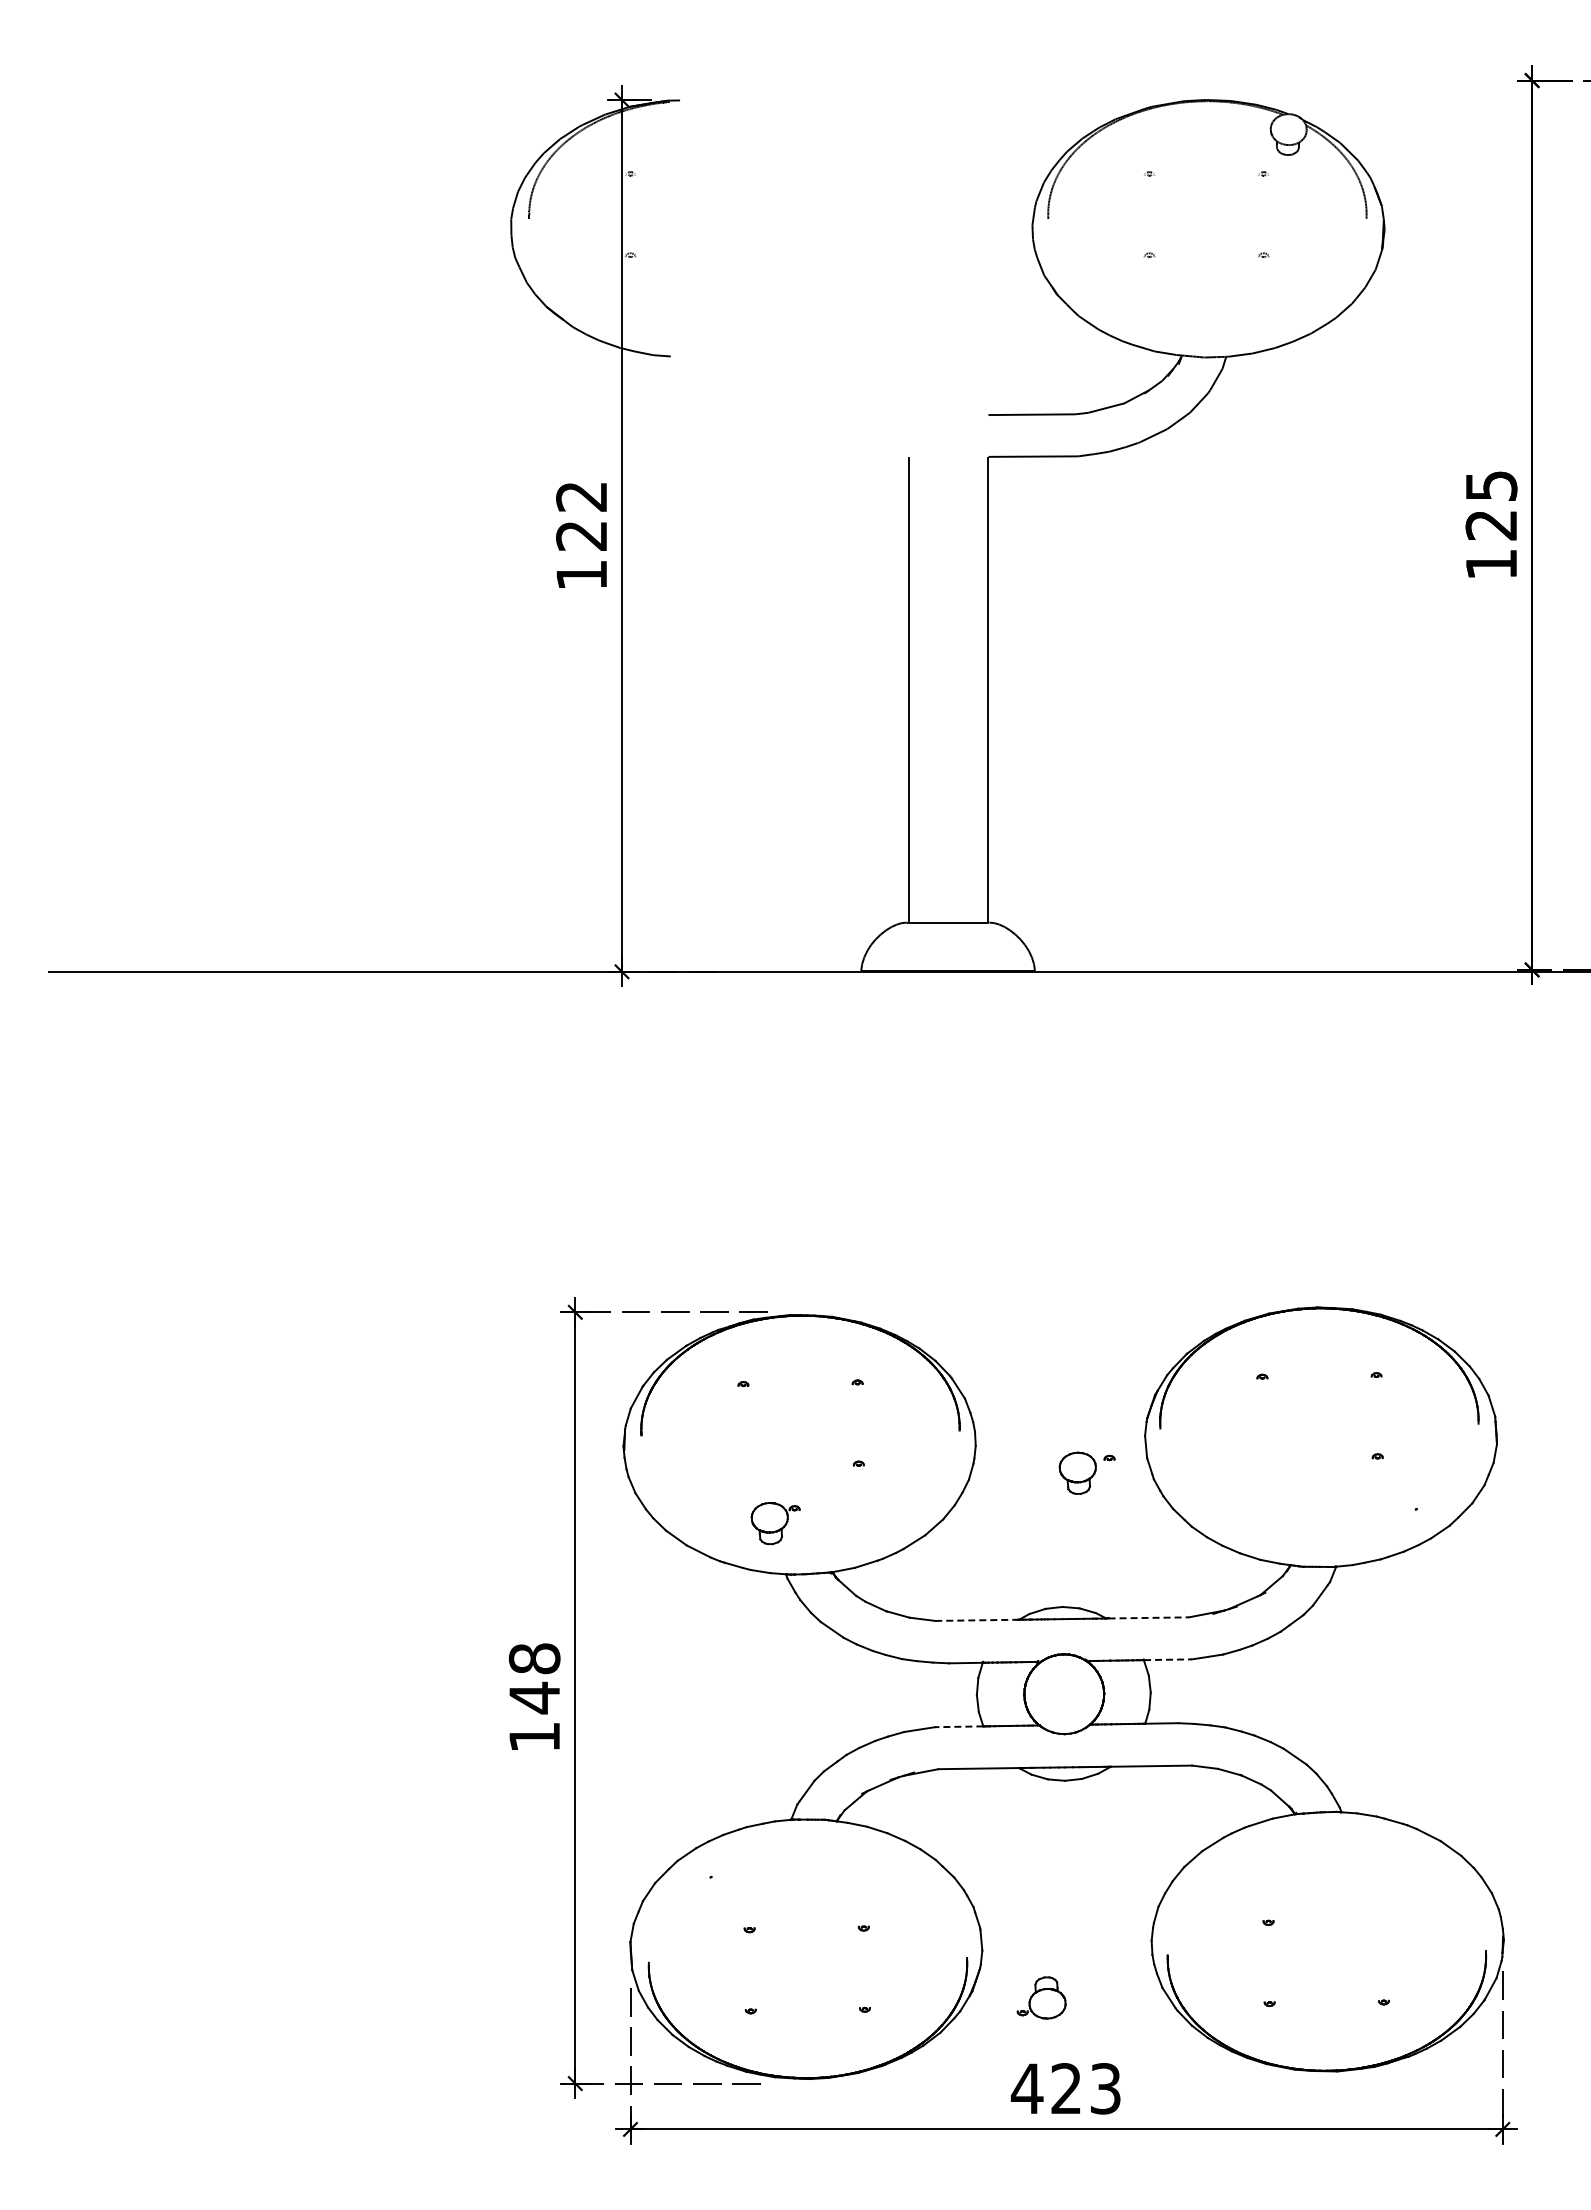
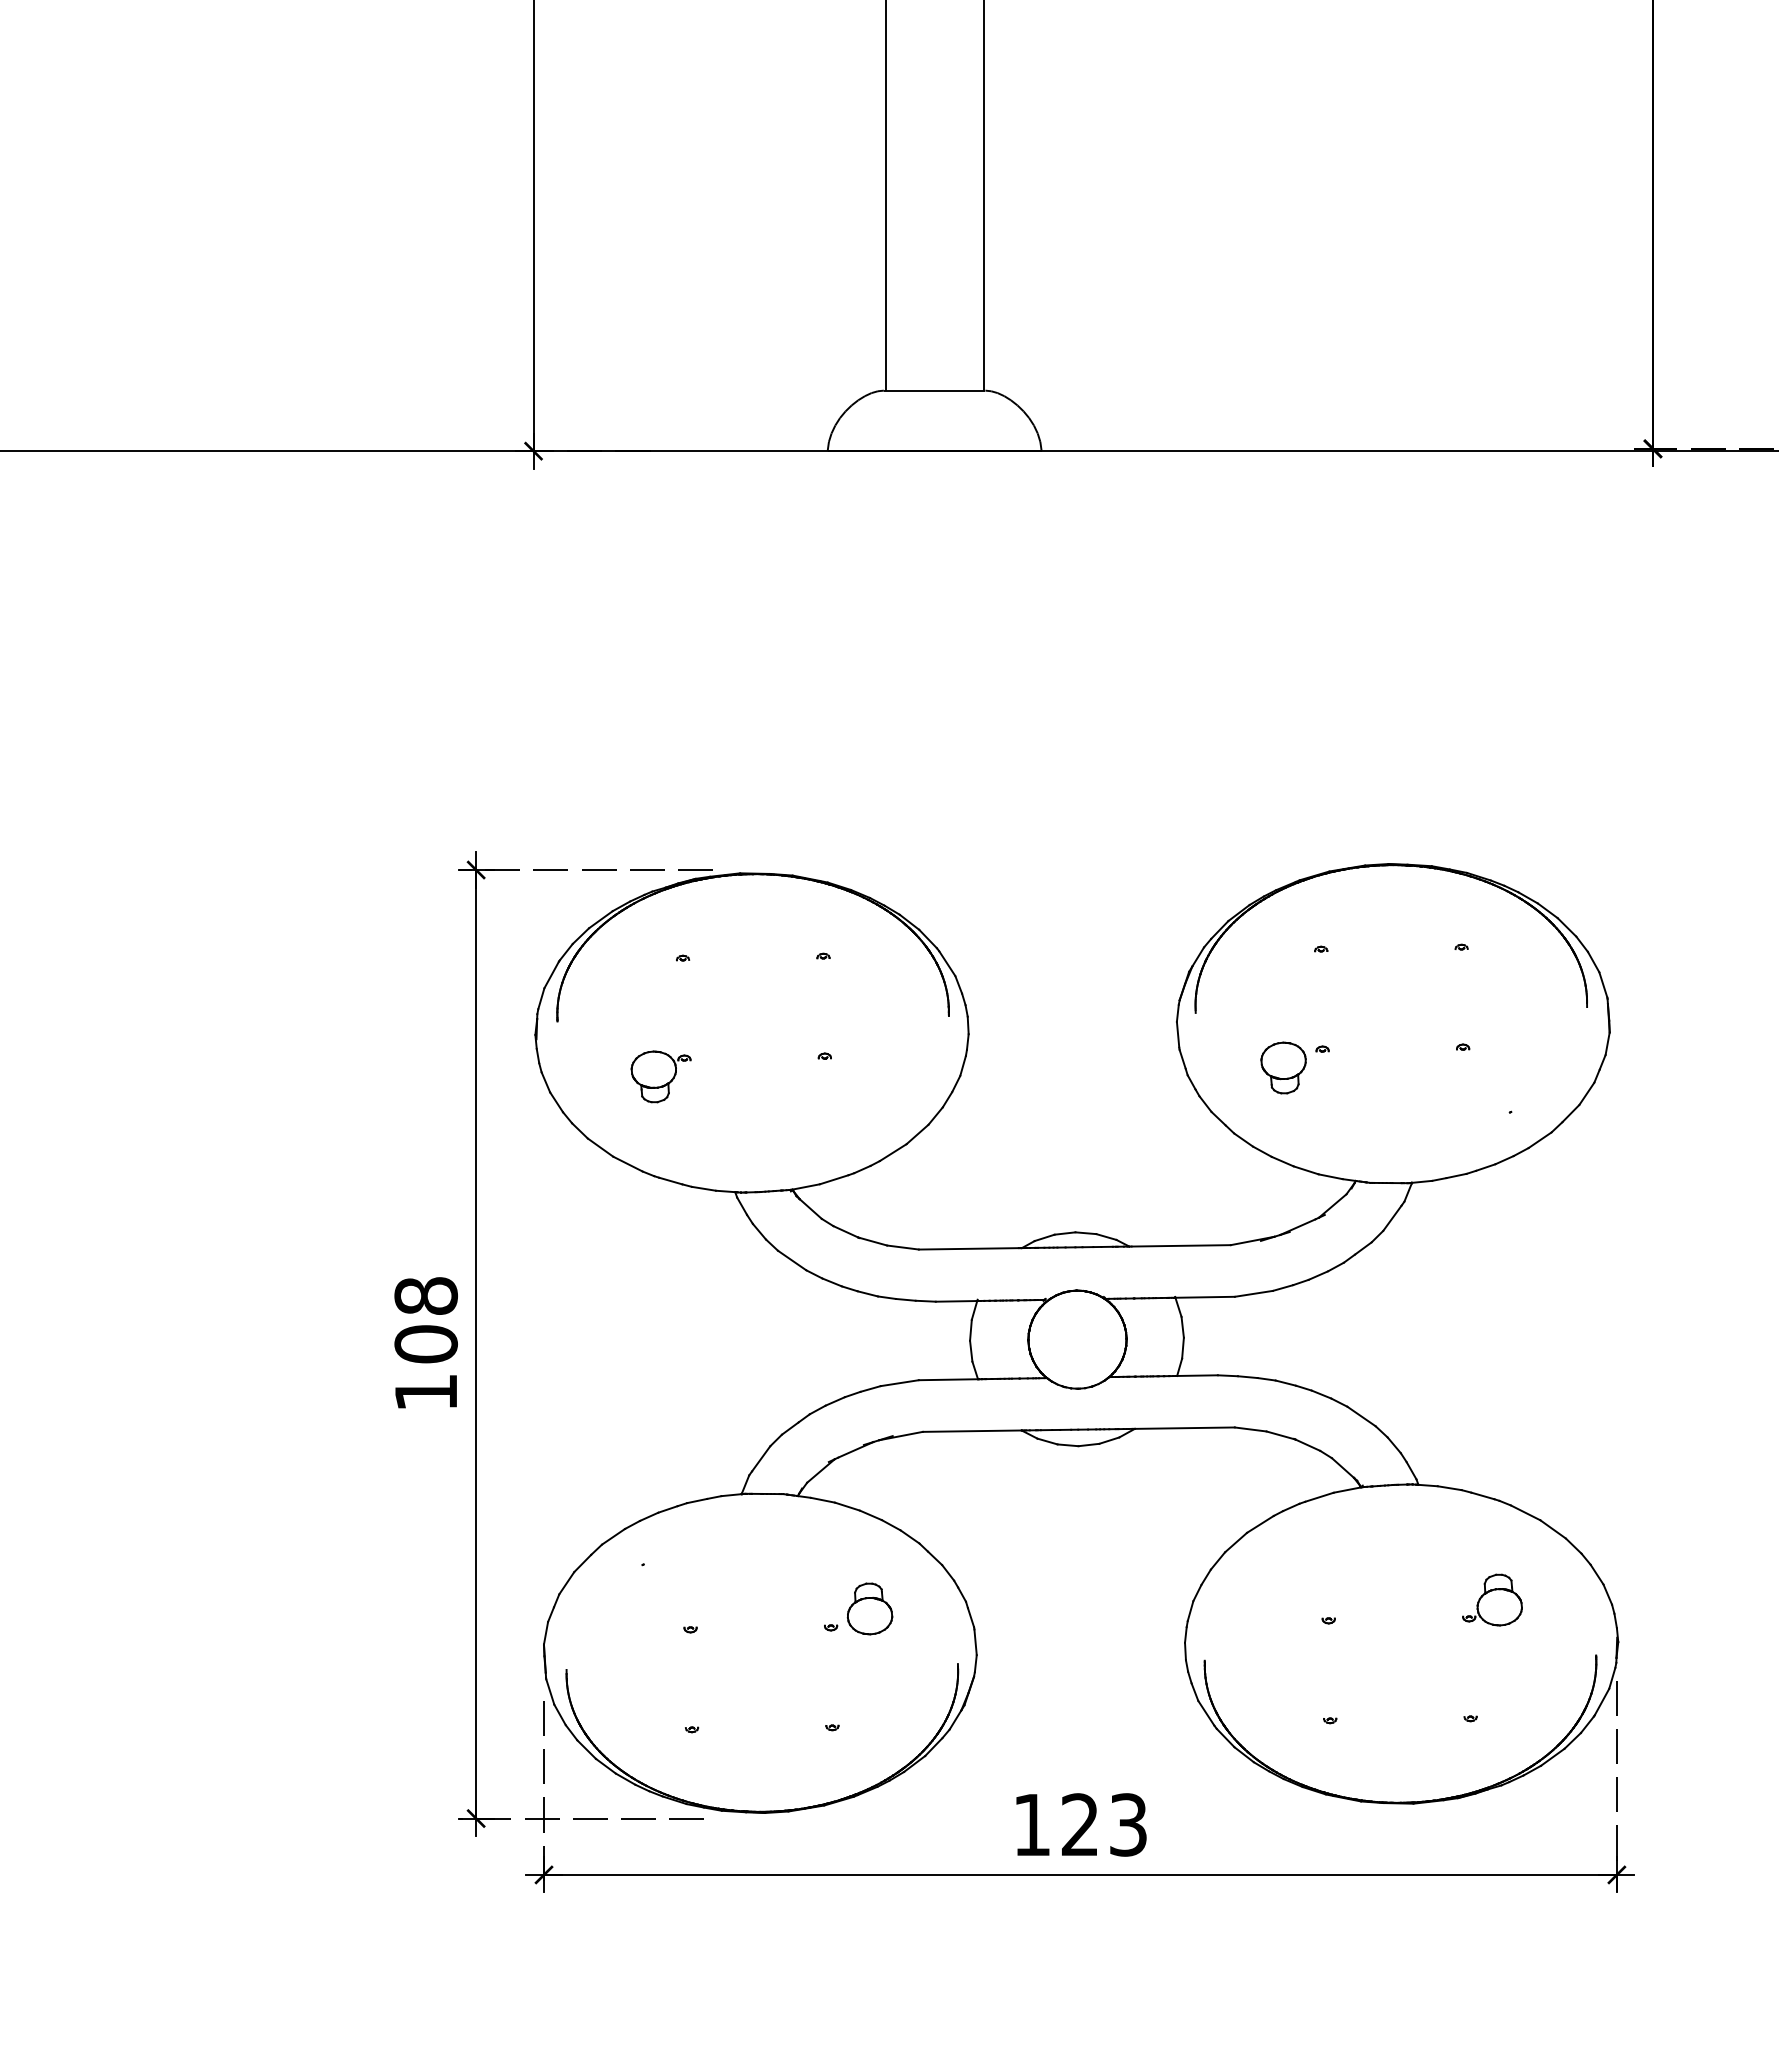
part: (1086, 1472) -> (1294, 1066), moved
part: (775, 1523) -> (660, 1076), moved
line: (1149, 1617) -> (1182, 1245), dashed -> solid
line: (975, 1620) -> (968, 1249), dashed -> solid
line: (1168, 1659) -> (1205, 1296), dashed -> solid
text: (534, 1697) -> (425, 1343), 148 -> 108
line: (958, 1726) -> (947, 1379), dashed -> solid
part: (895, 1912) -> (869, 1608), added
part: (1041, 1997) -> (1492, 1599), moved
text: (1026, 2088) -> (1031, 1824), 423 -> 123

